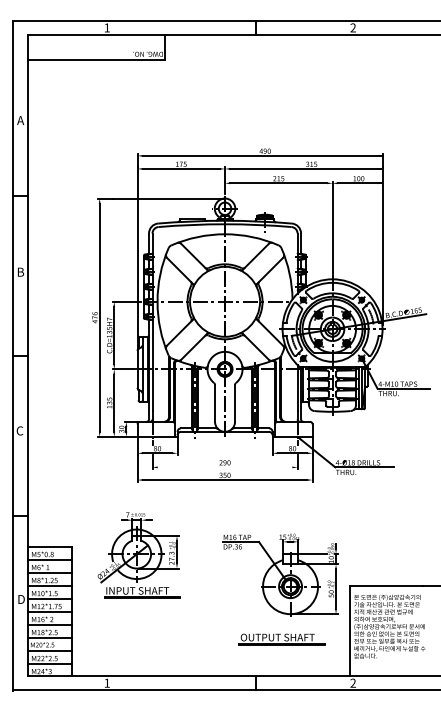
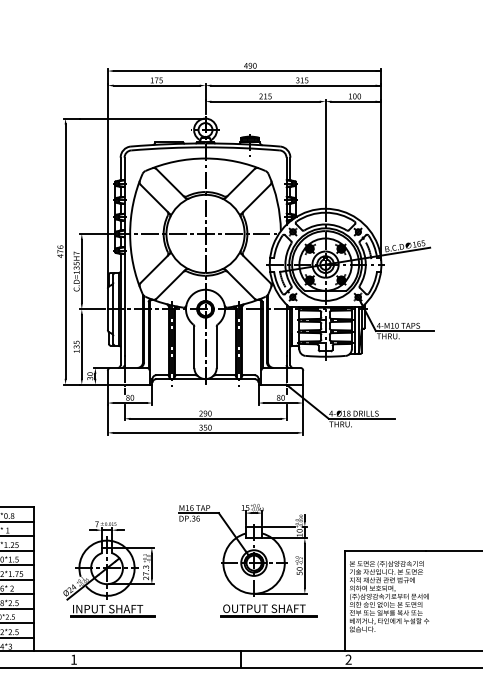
line: (224, 467) -> (204, 418), added
part: (138, 555) -> (108, 569), moved
part: (280, 574) -> (242, 549), moved

